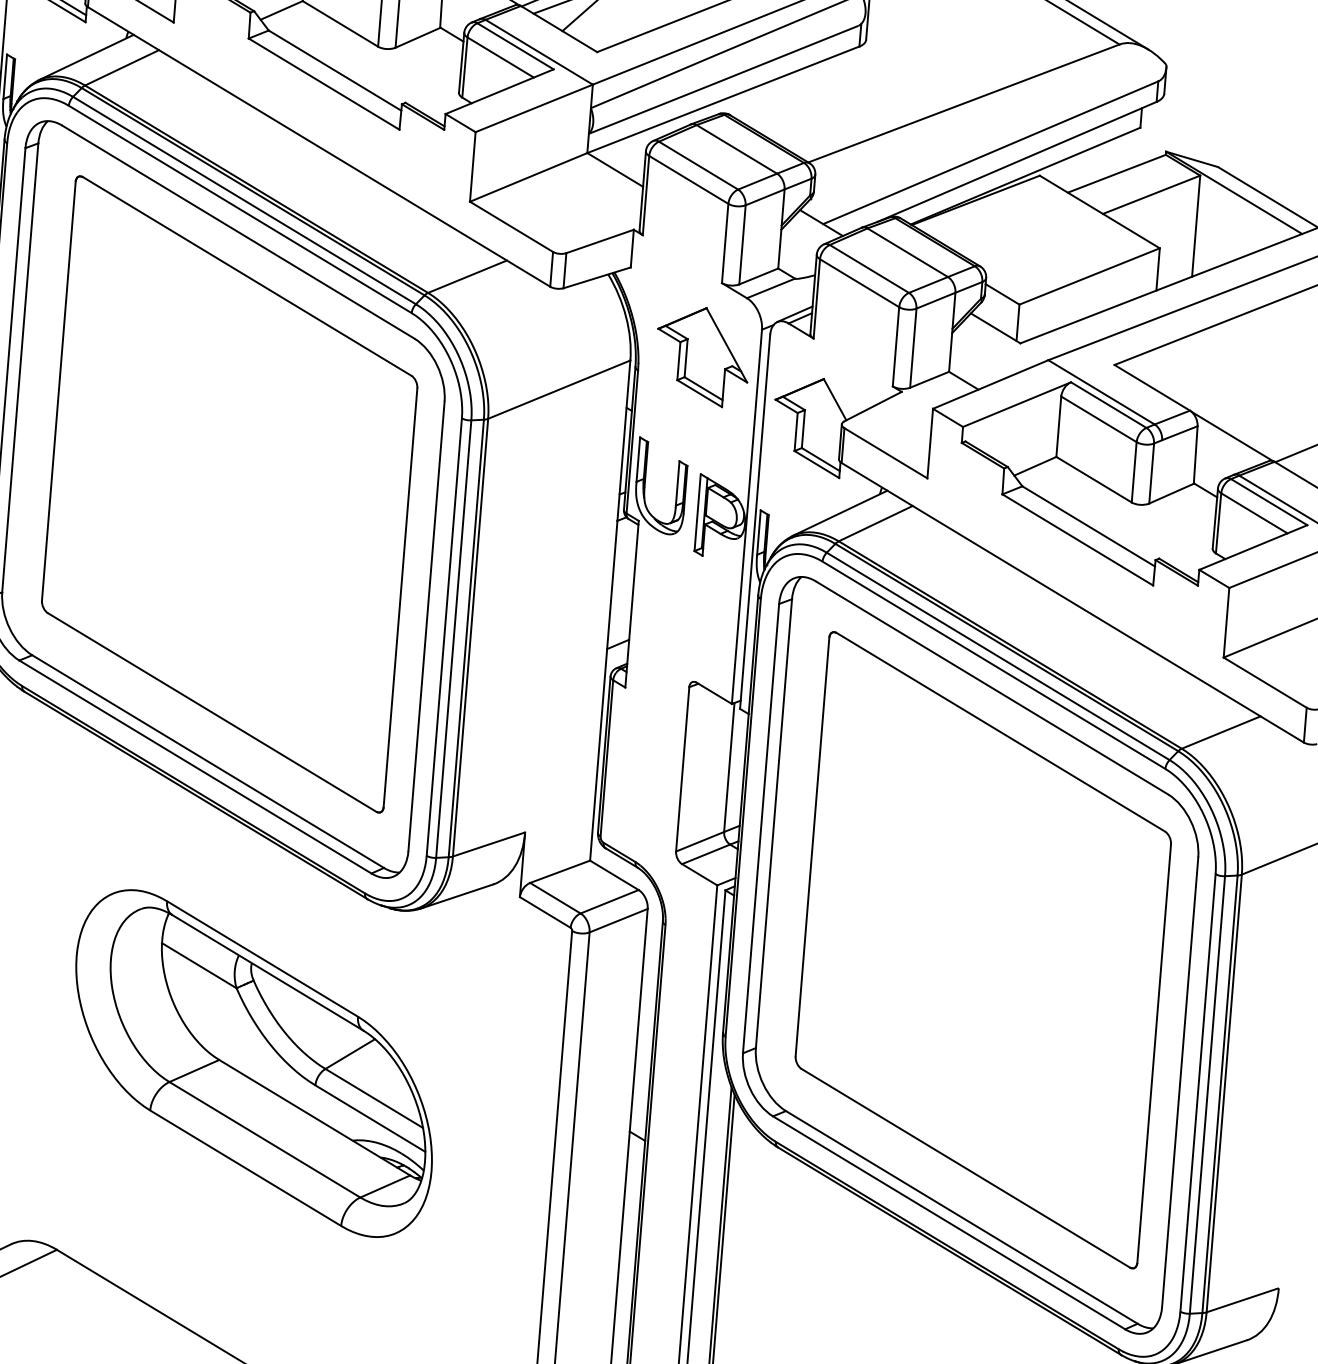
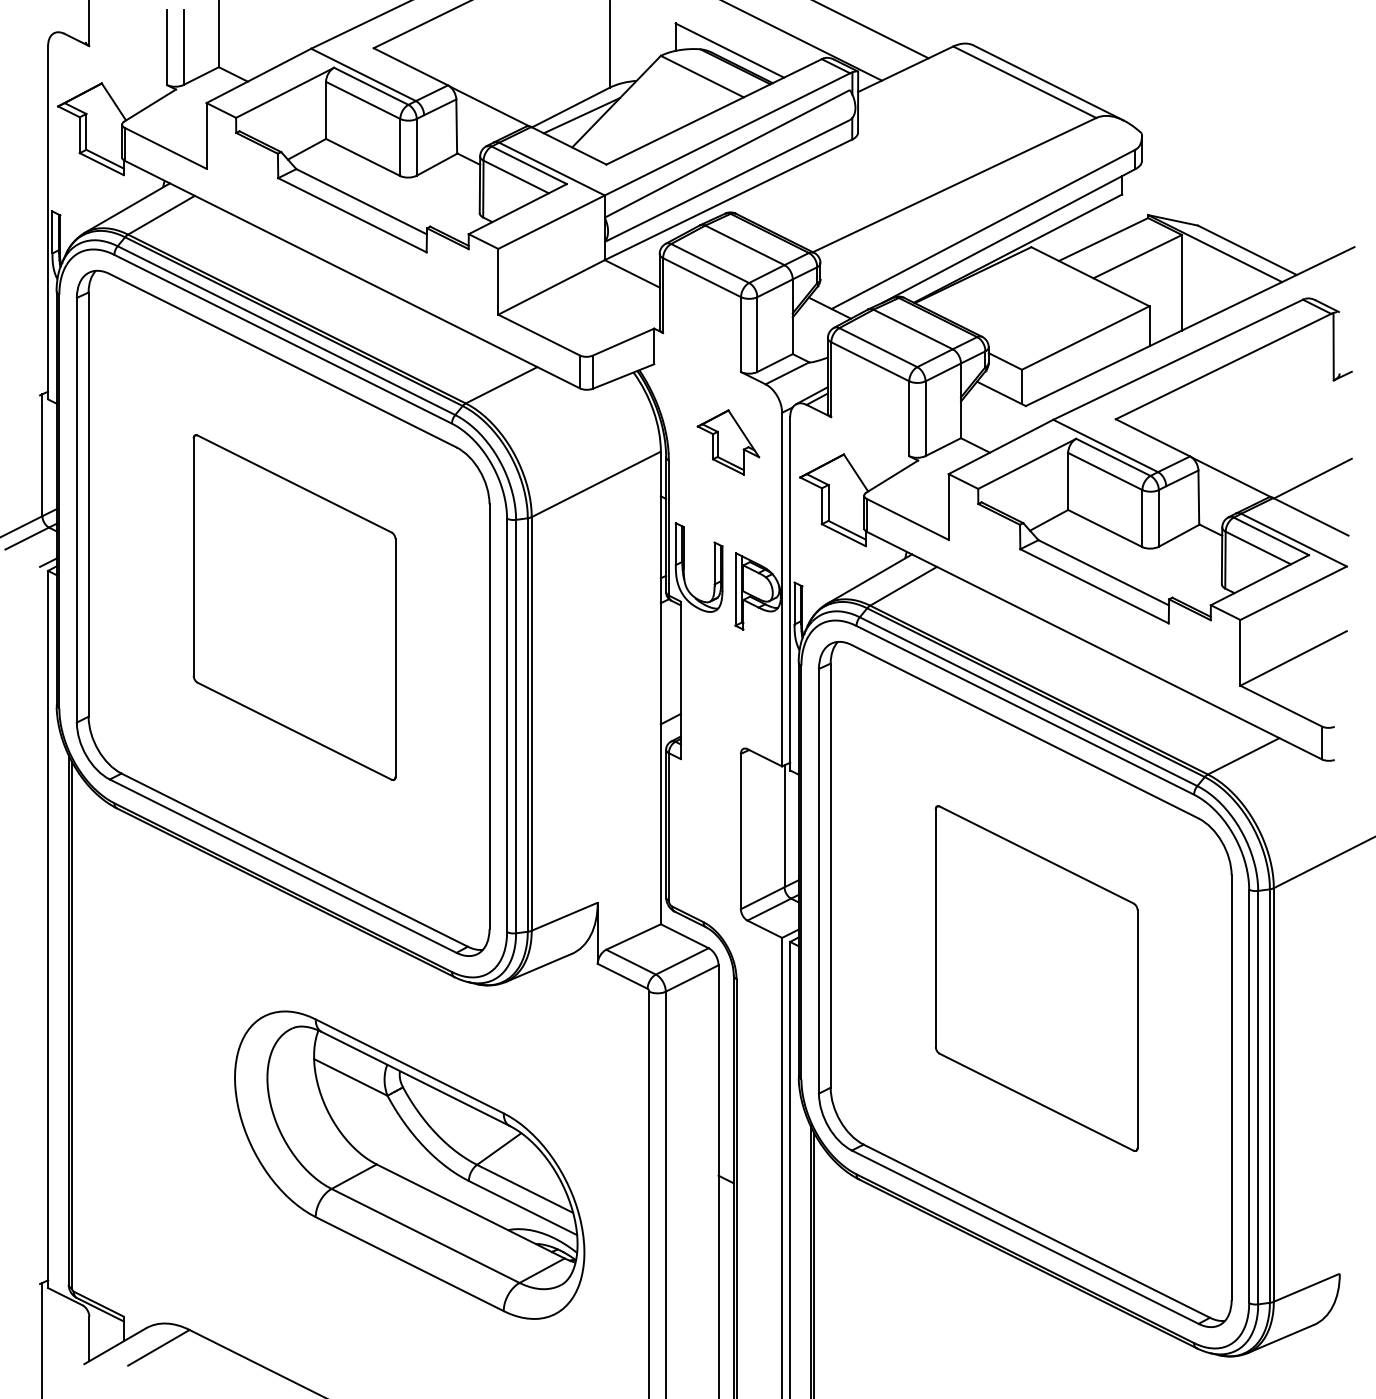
part: (702, 356) -> (728, 442), size x0.7
part: (229, 494) -> (294, 607), size x0.6
part: (982, 950) -> (1036, 978), size x0.6
part: (253, 1062) -> (409, 1164), moved

